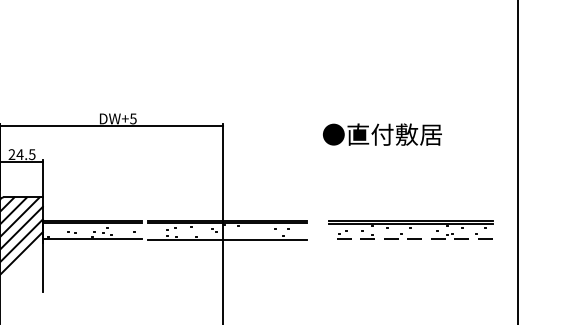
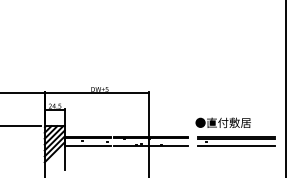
text: (380, 133) -> (222, 122), moved
line: (410, 238) -> (236, 145), dashed -> solid

